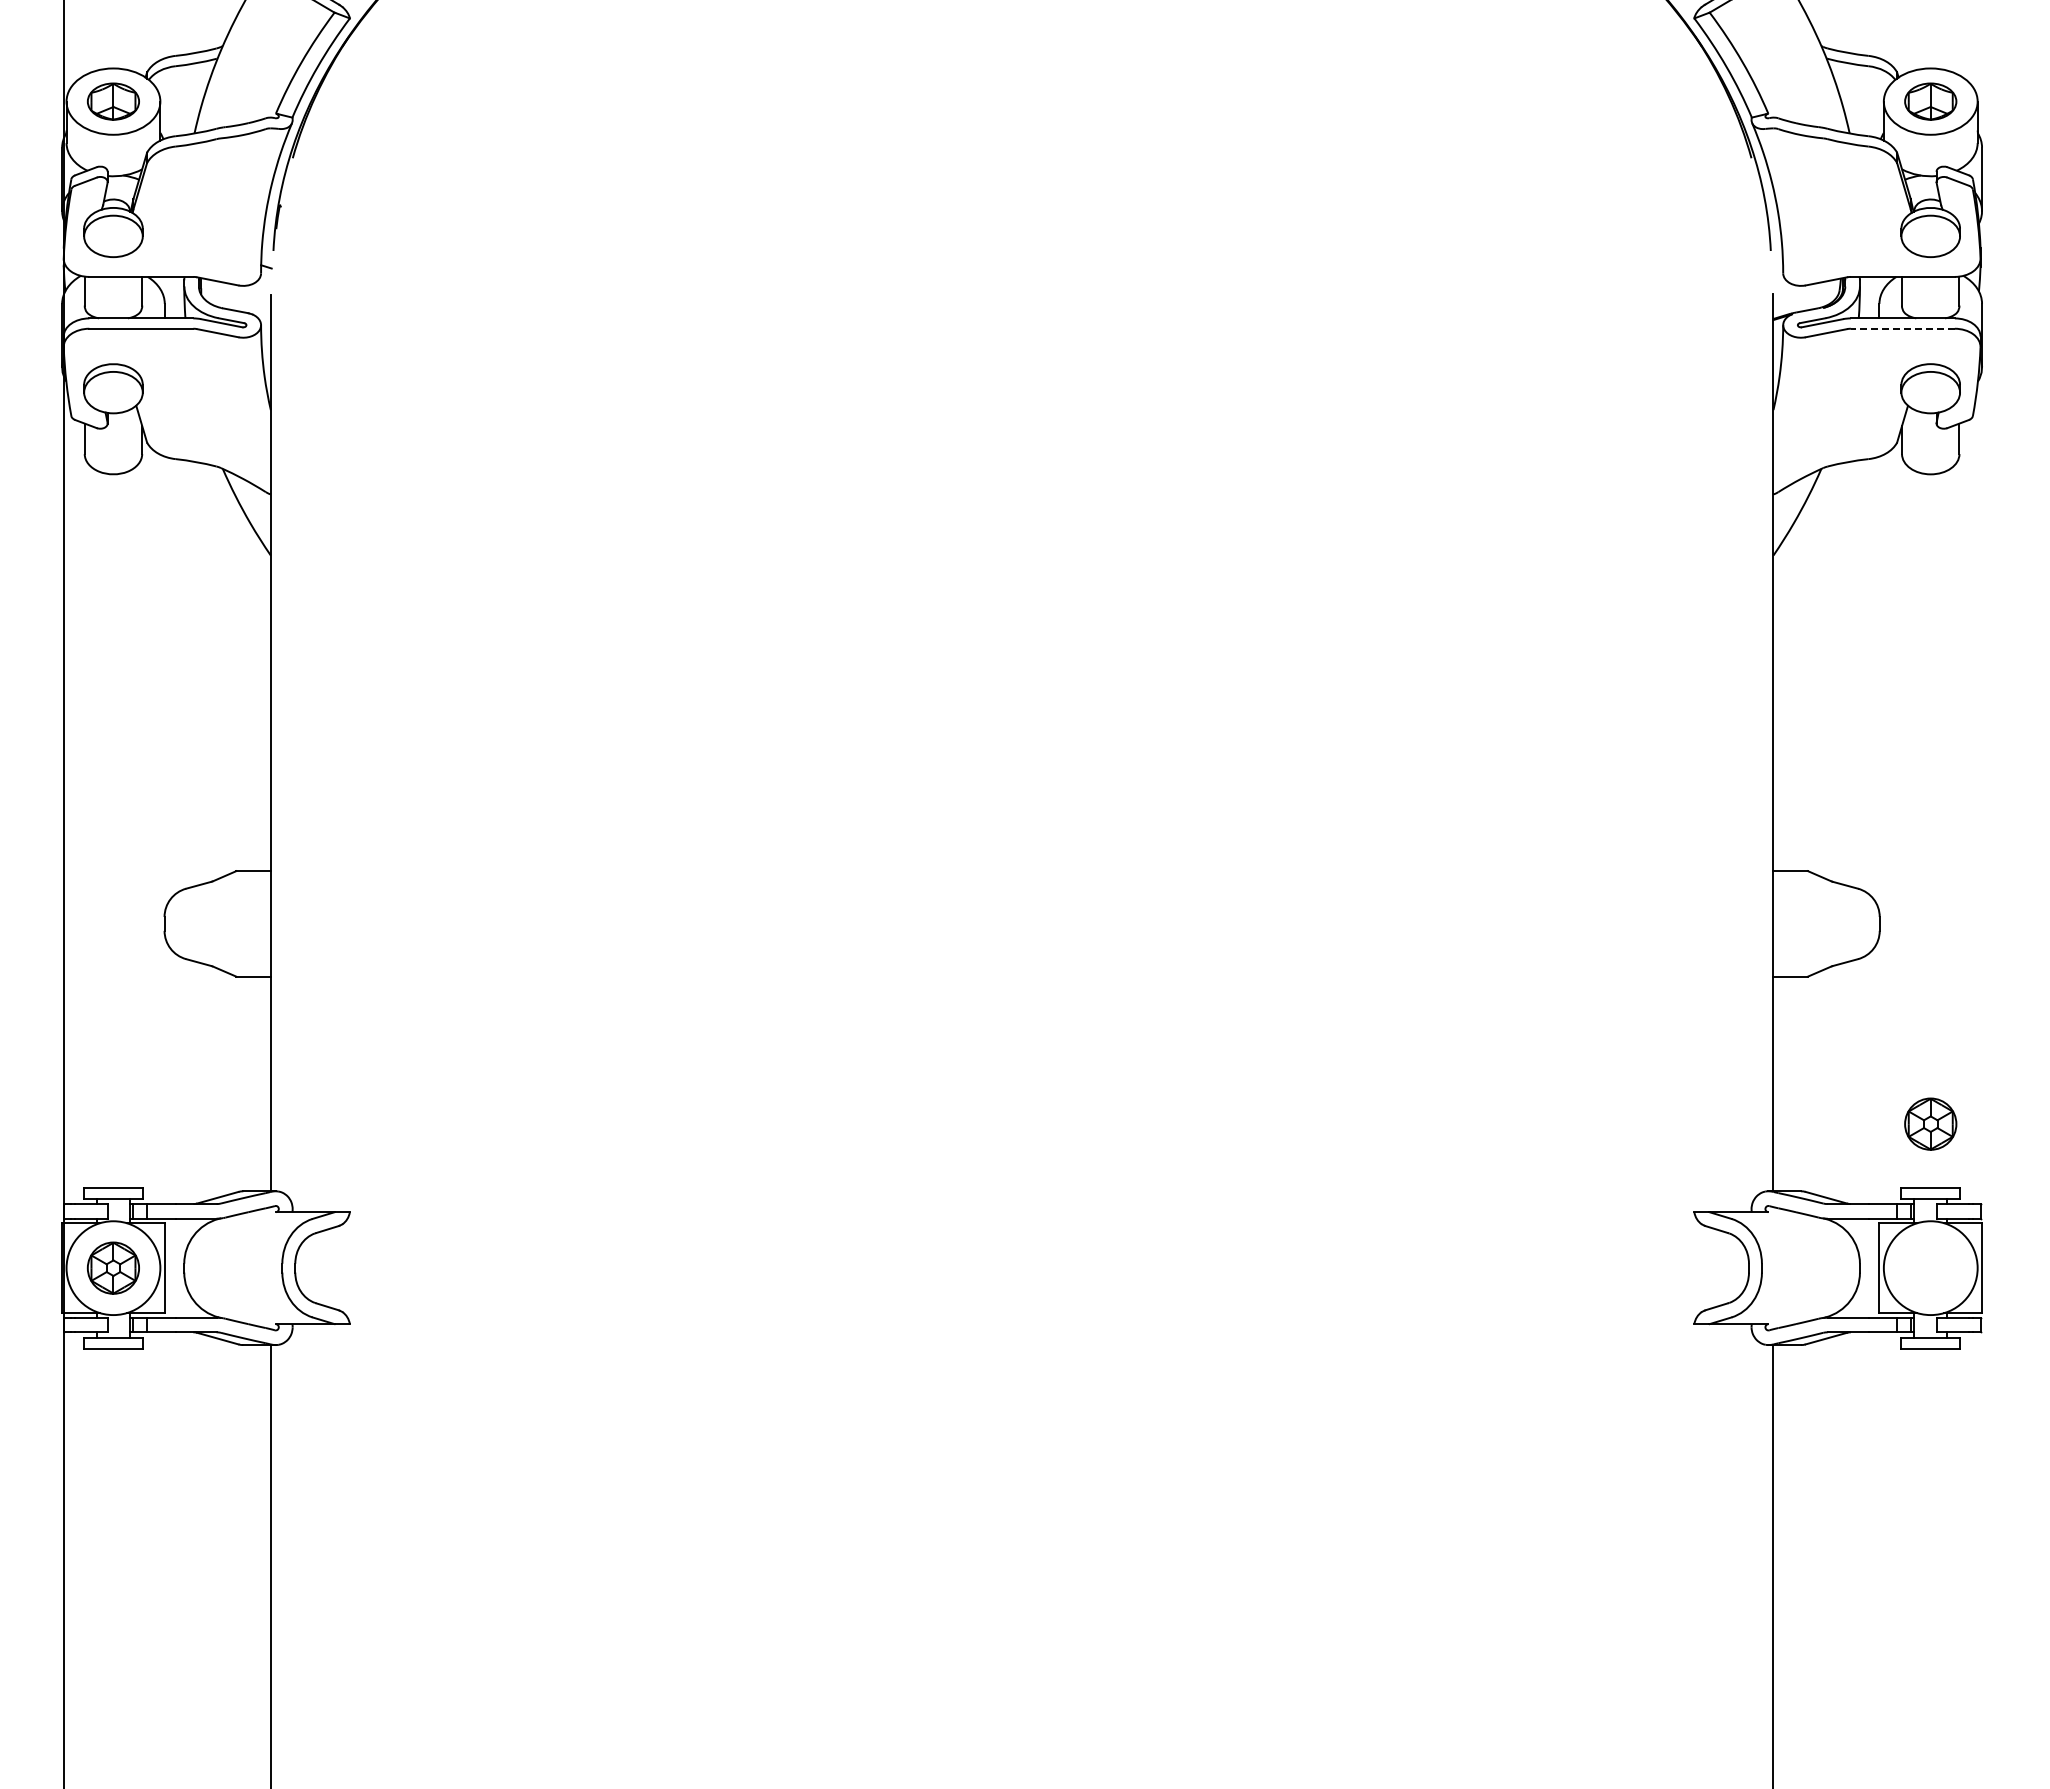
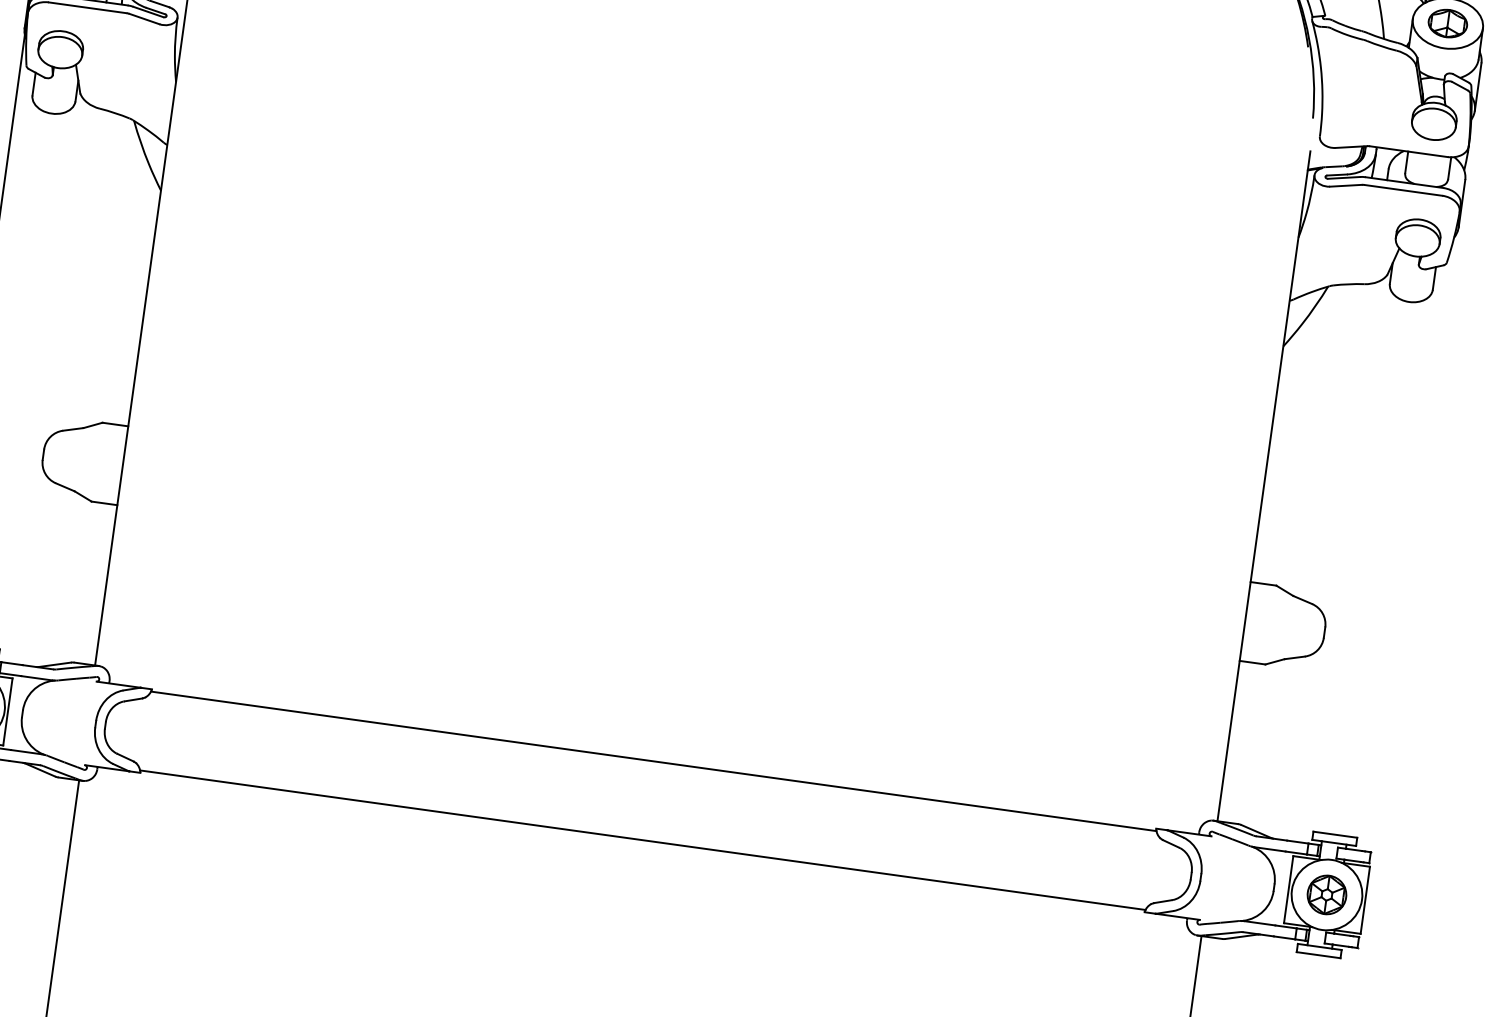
line: (1902, 328) -> (1403, 190), dashed -> solid
part: (1930, 1123) -> (1326, 894), moved
line: (1022, 1215) -> (654, 761), added
line: (1022, 1320) -> (643, 839), added

